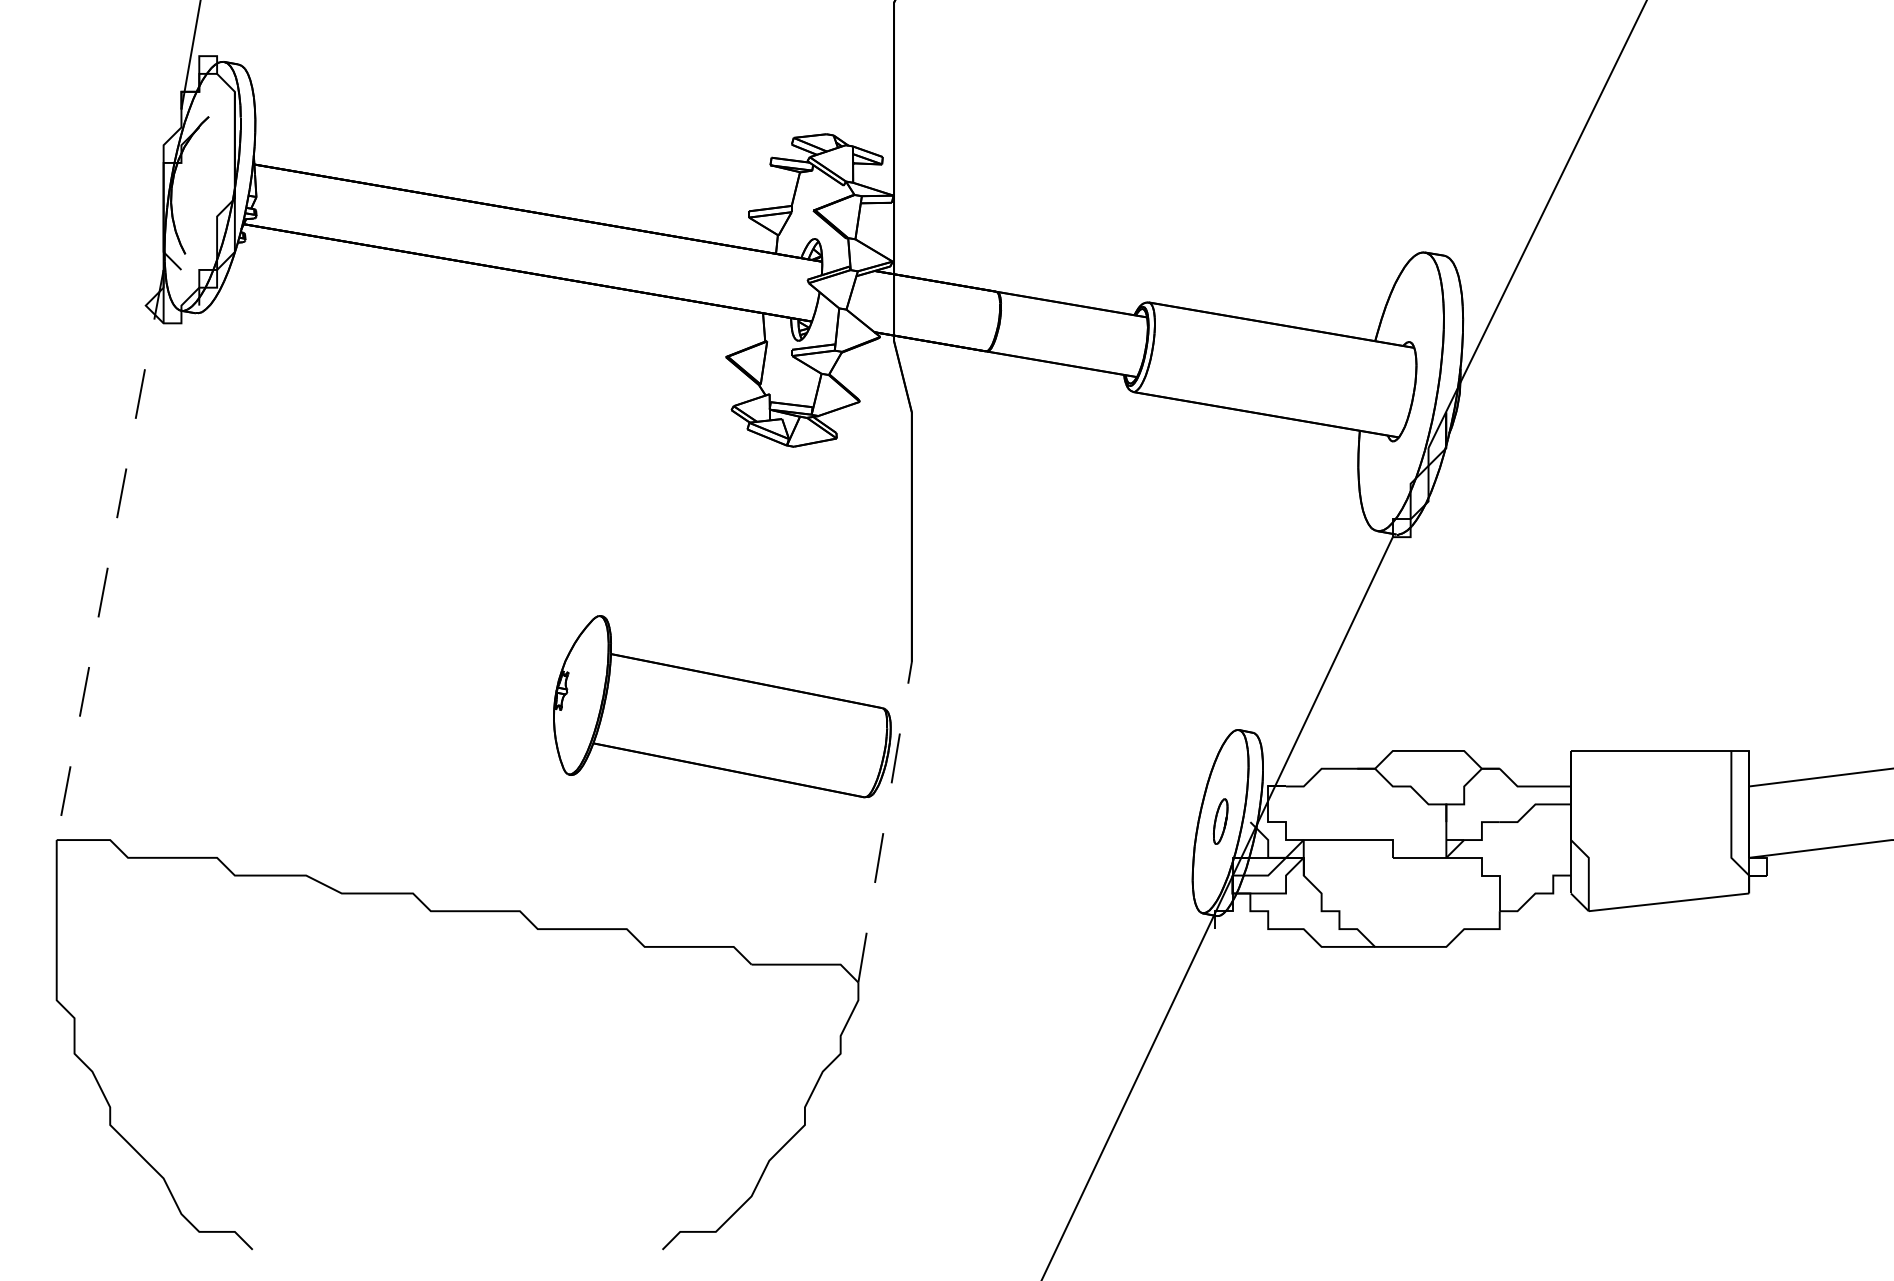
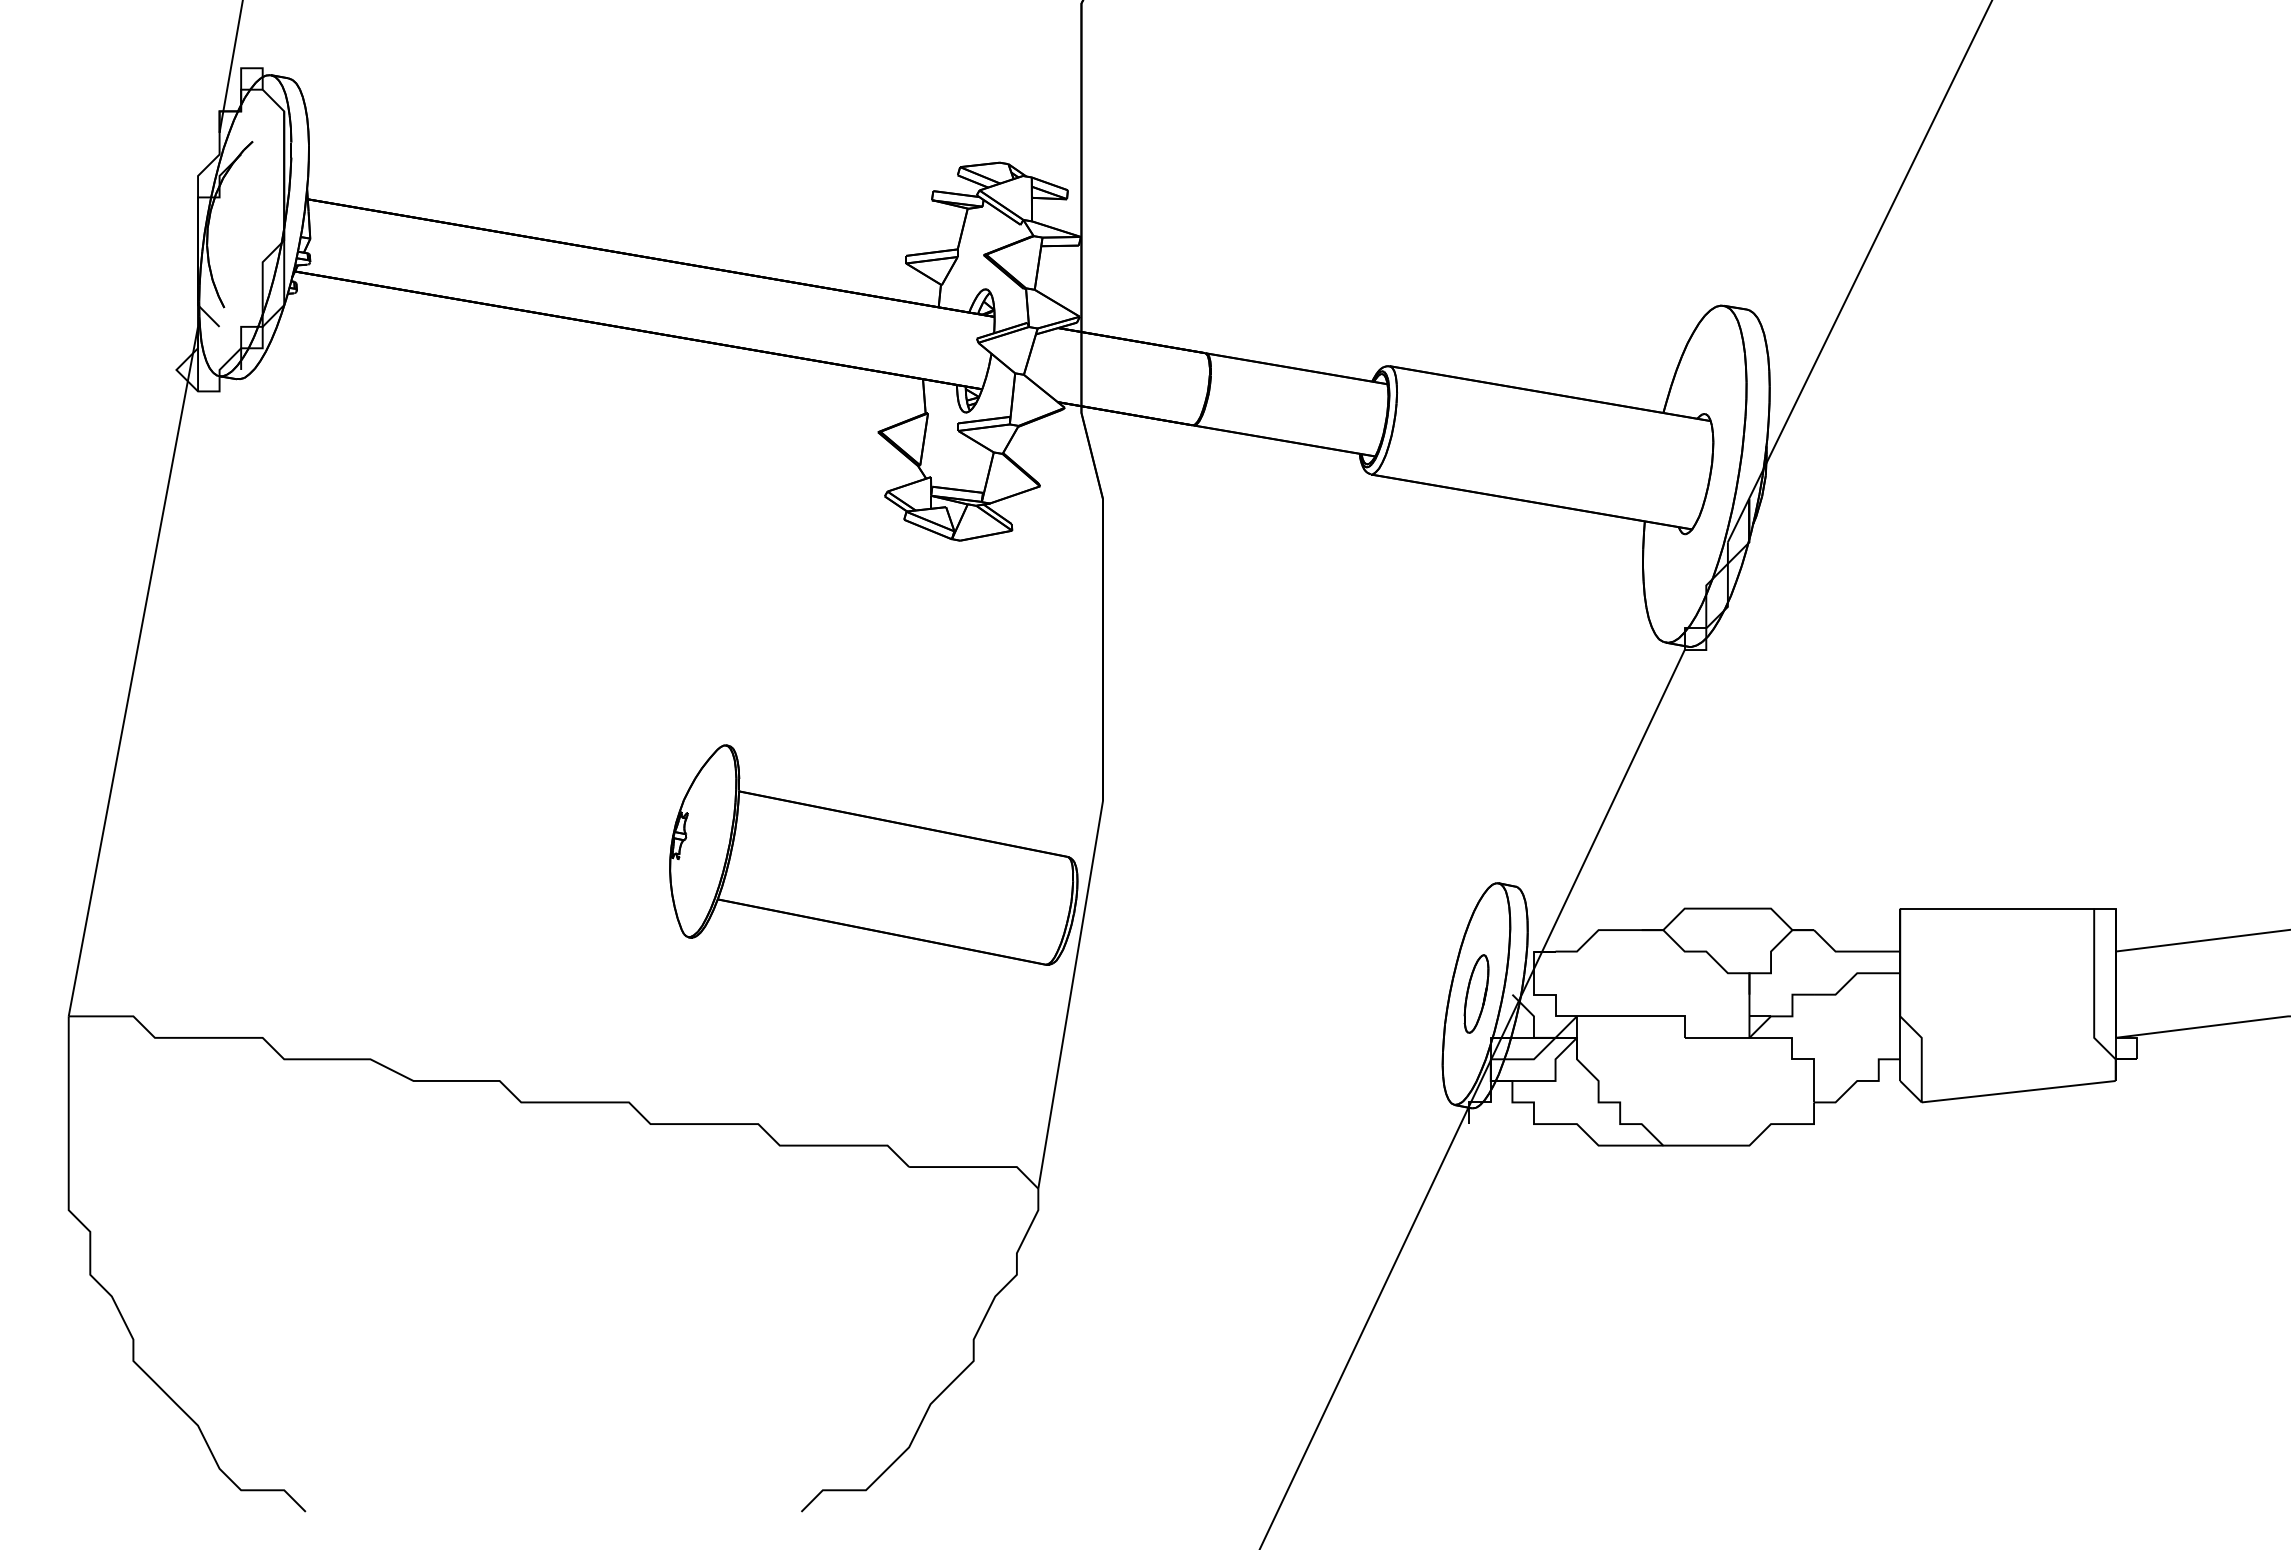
line: (110, 554) -> (133, 671), dashed -> solid
line: (884, 821) -> (1070, 994), dashed -> solid
part: (1220, 821) -> (1476, 993), size x1.43

